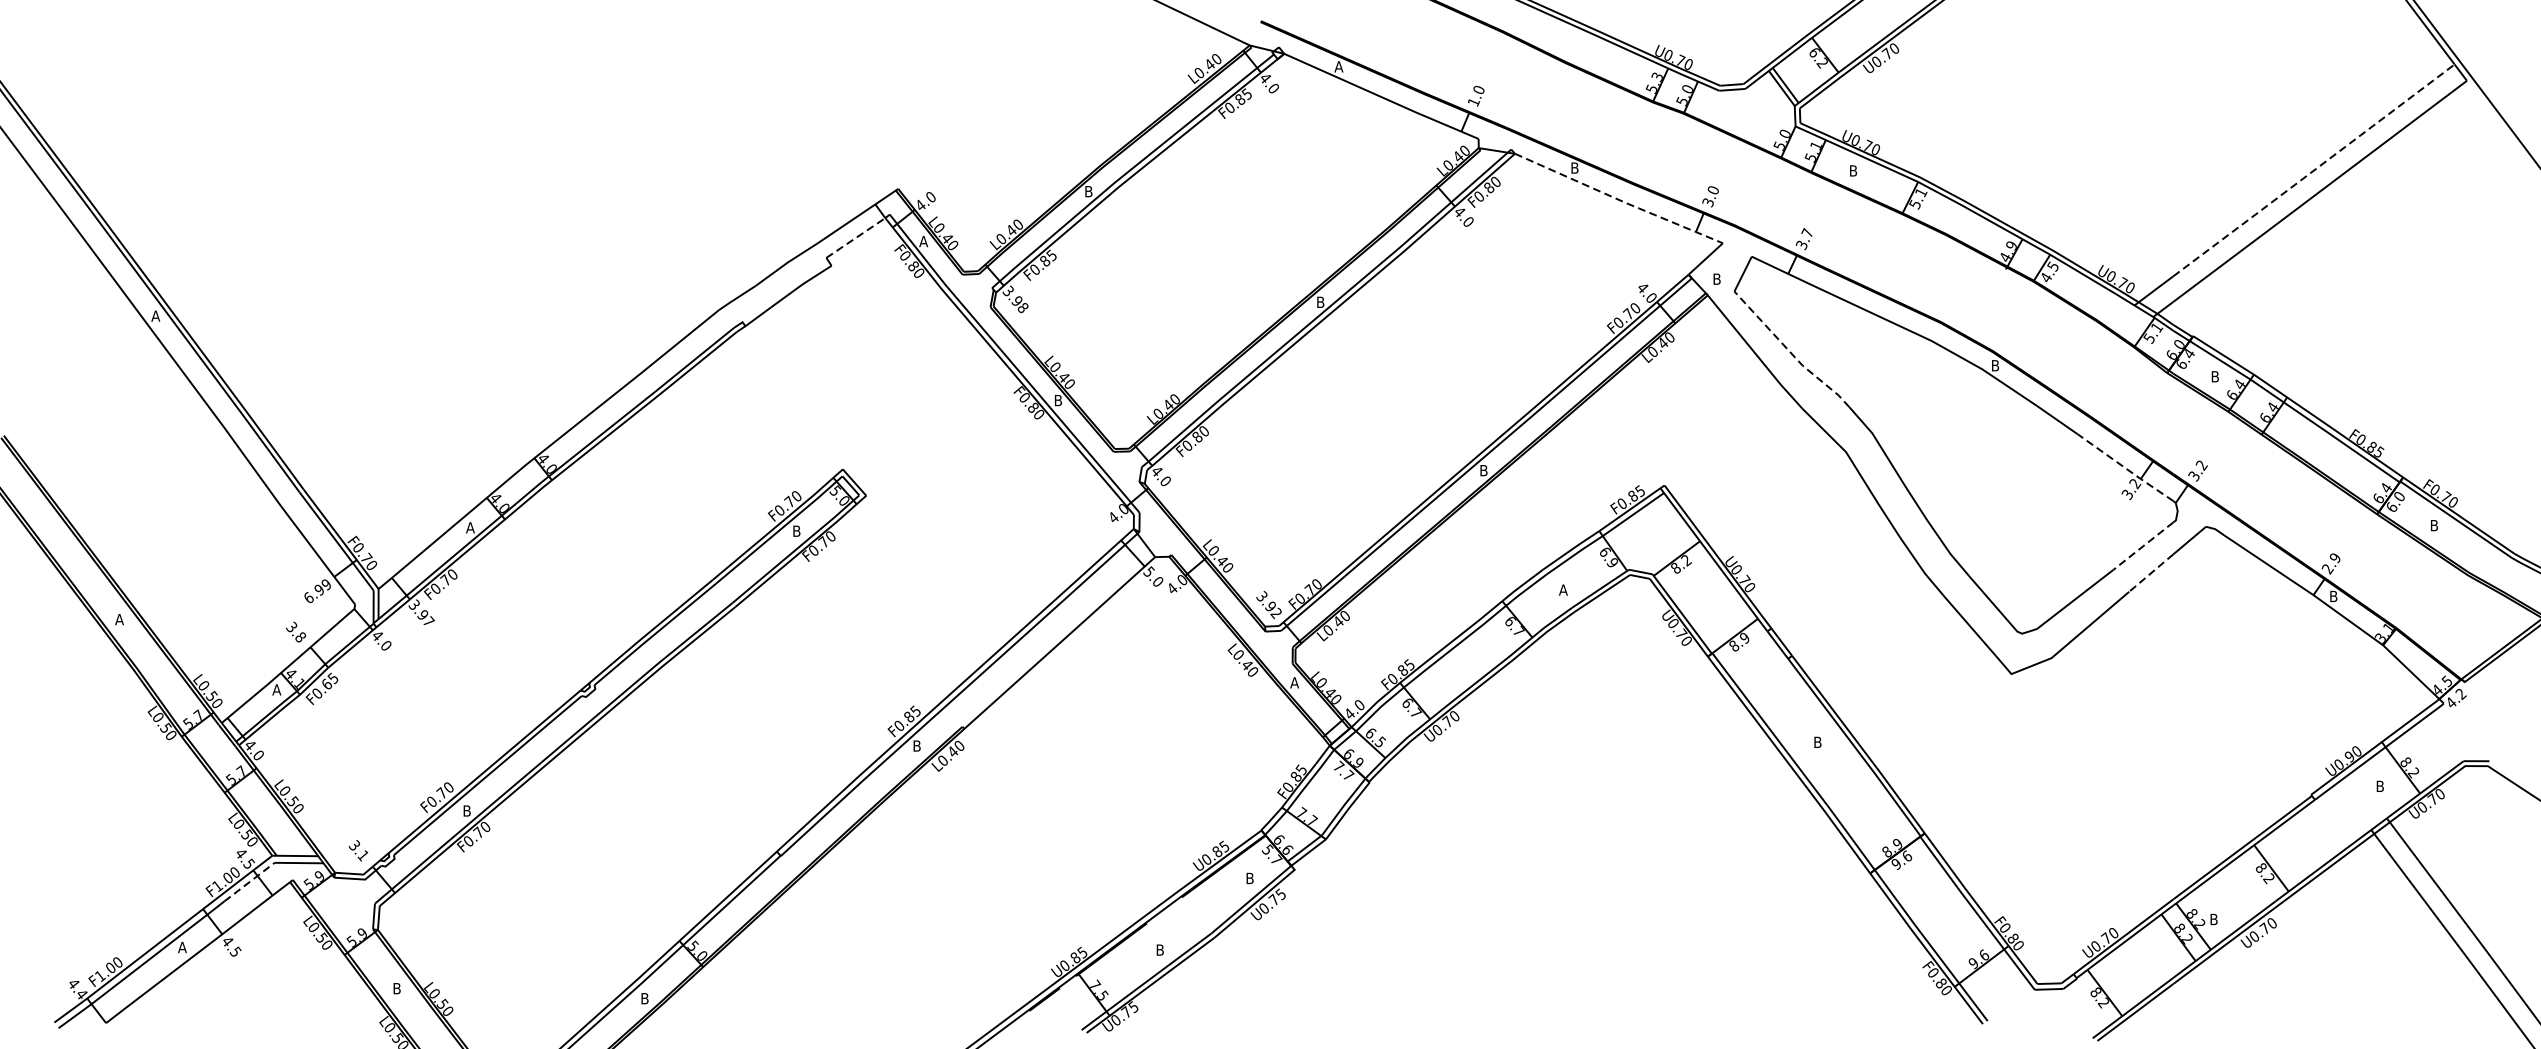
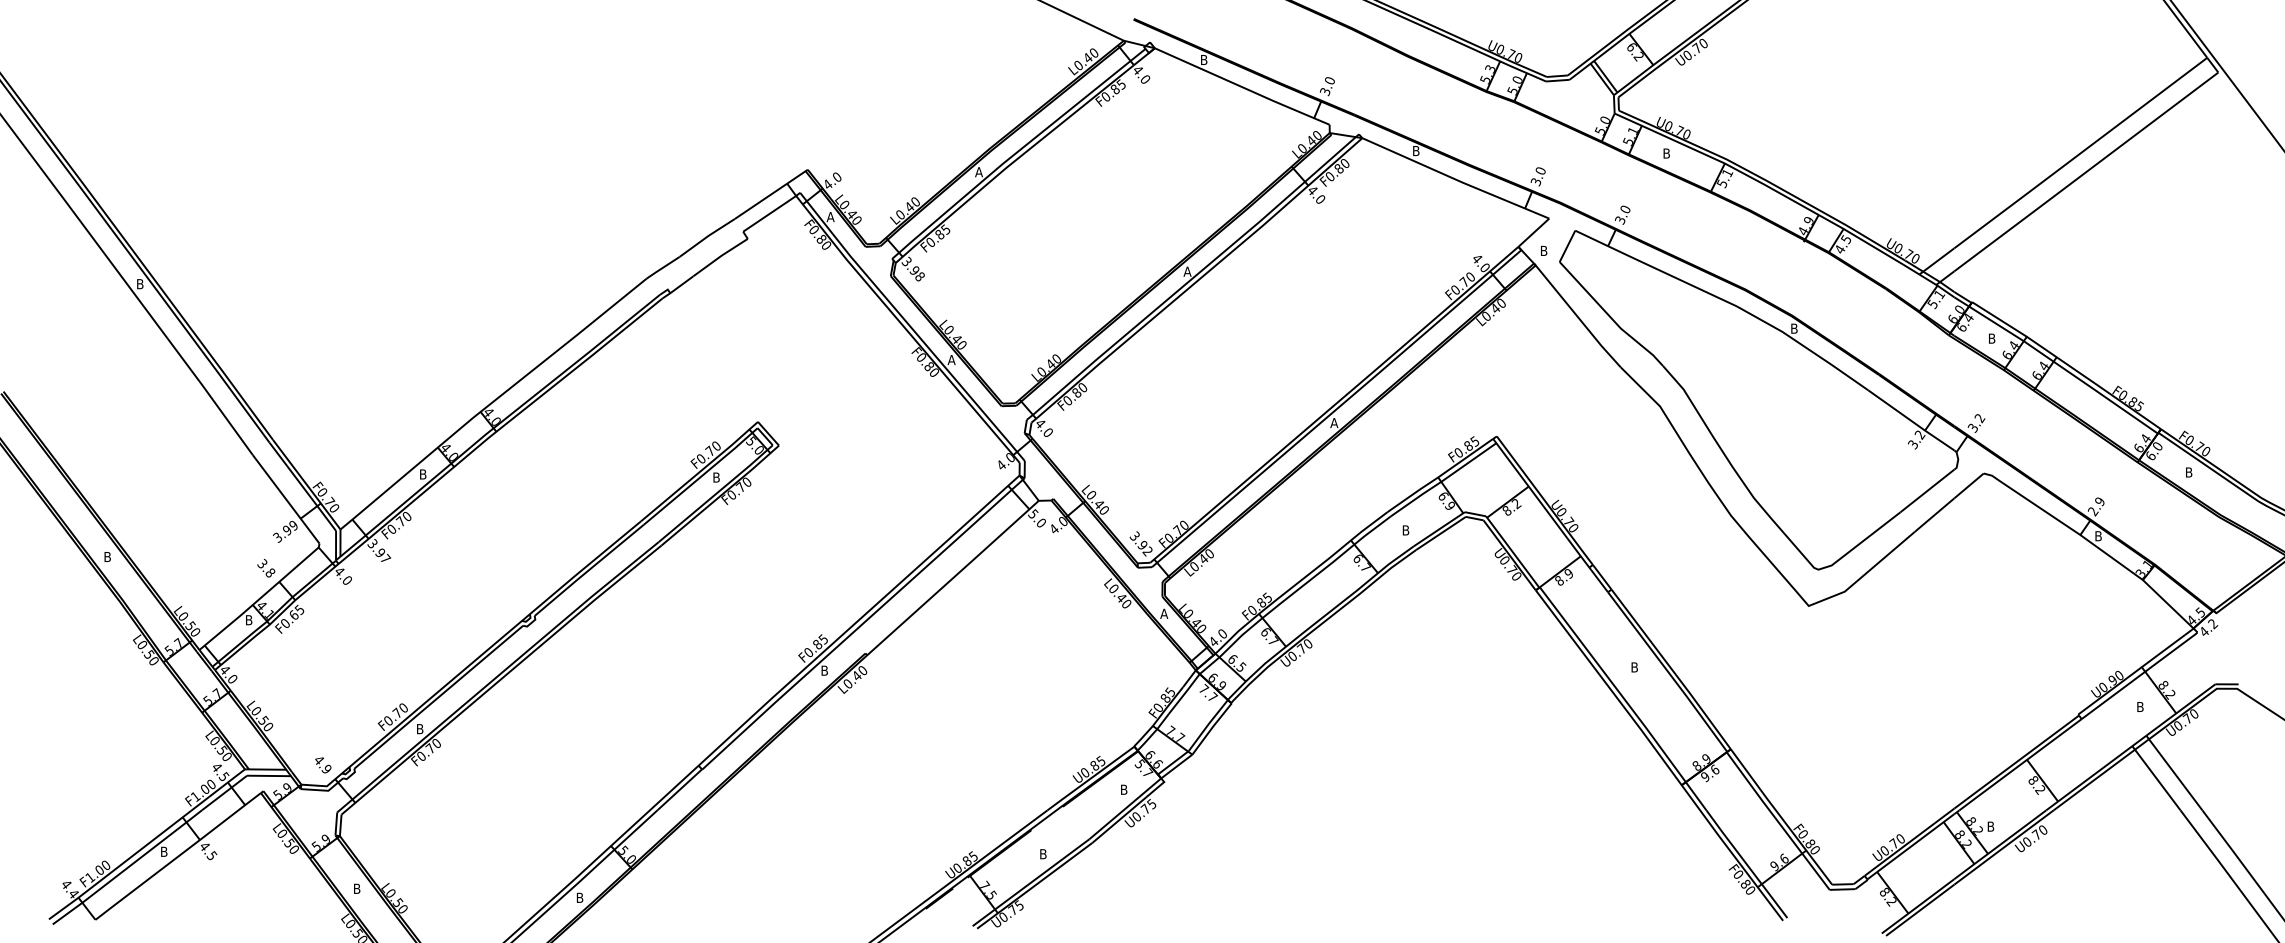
text: (1338, 66) -> (1203, 59), A -> B
text: (1474, 103) -> (1325, 92), 1.0 -> 3.0
line: (2313, 170) -> (2080, 153), dashed -> solid
text: (1088, 191) -> (978, 172), B -> A
line: (1620, 200) -> (1457, 180), dashed -> solid
text: (1806, 232) -> (1624, 208), 3.7 -> 3.0
line: (855, 237) -> (769, 213), dashed -> solid
text: (1320, 302) -> (1187, 271), B -> A
text: (156, 316) -> (140, 284), A -> B
line: (1790, 352) -> (1610, 316), dashed -> solid
text: (1058, 401) -> (951, 360), B -> A
line: (2125, 467) -> (1911, 420), dashed -> solid
text: (1484, 471) -> (1334, 423), B -> A
text: (470, 527) -> (423, 474), A -> B
line: (2143, 546) -> (1927, 491), dashed -> solid
line: (2151, 573) -> (1934, 515), dashed -> solid
text: (1562, 590) -> (1405, 530), A -> B
text: (308, 597) -> (277, 537), 6.99 -> 3.99
text: (119, 619) -> (107, 556), A -> B
text: (276, 690) -> (248, 620), A -> B
text: (358, 850) -> (322, 764), 3.1 -> 4.9
line: (250, 881) -> (225, 792), dashed -> solid
text: (182, 947) -> (164, 851), A -> B

